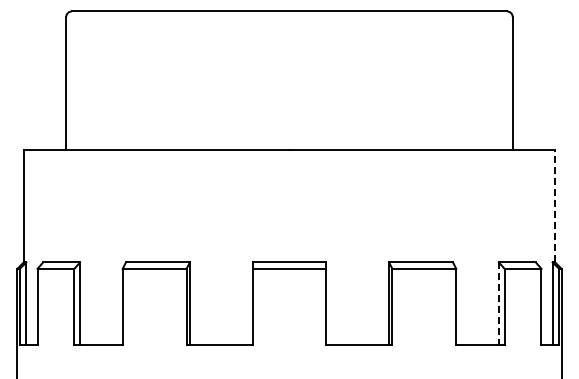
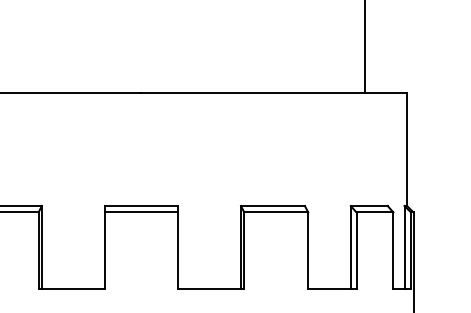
line: (555, 205) -> (407, 149), dashed -> solid
line: (498, 303) -> (350, 247), dashed -> solid

